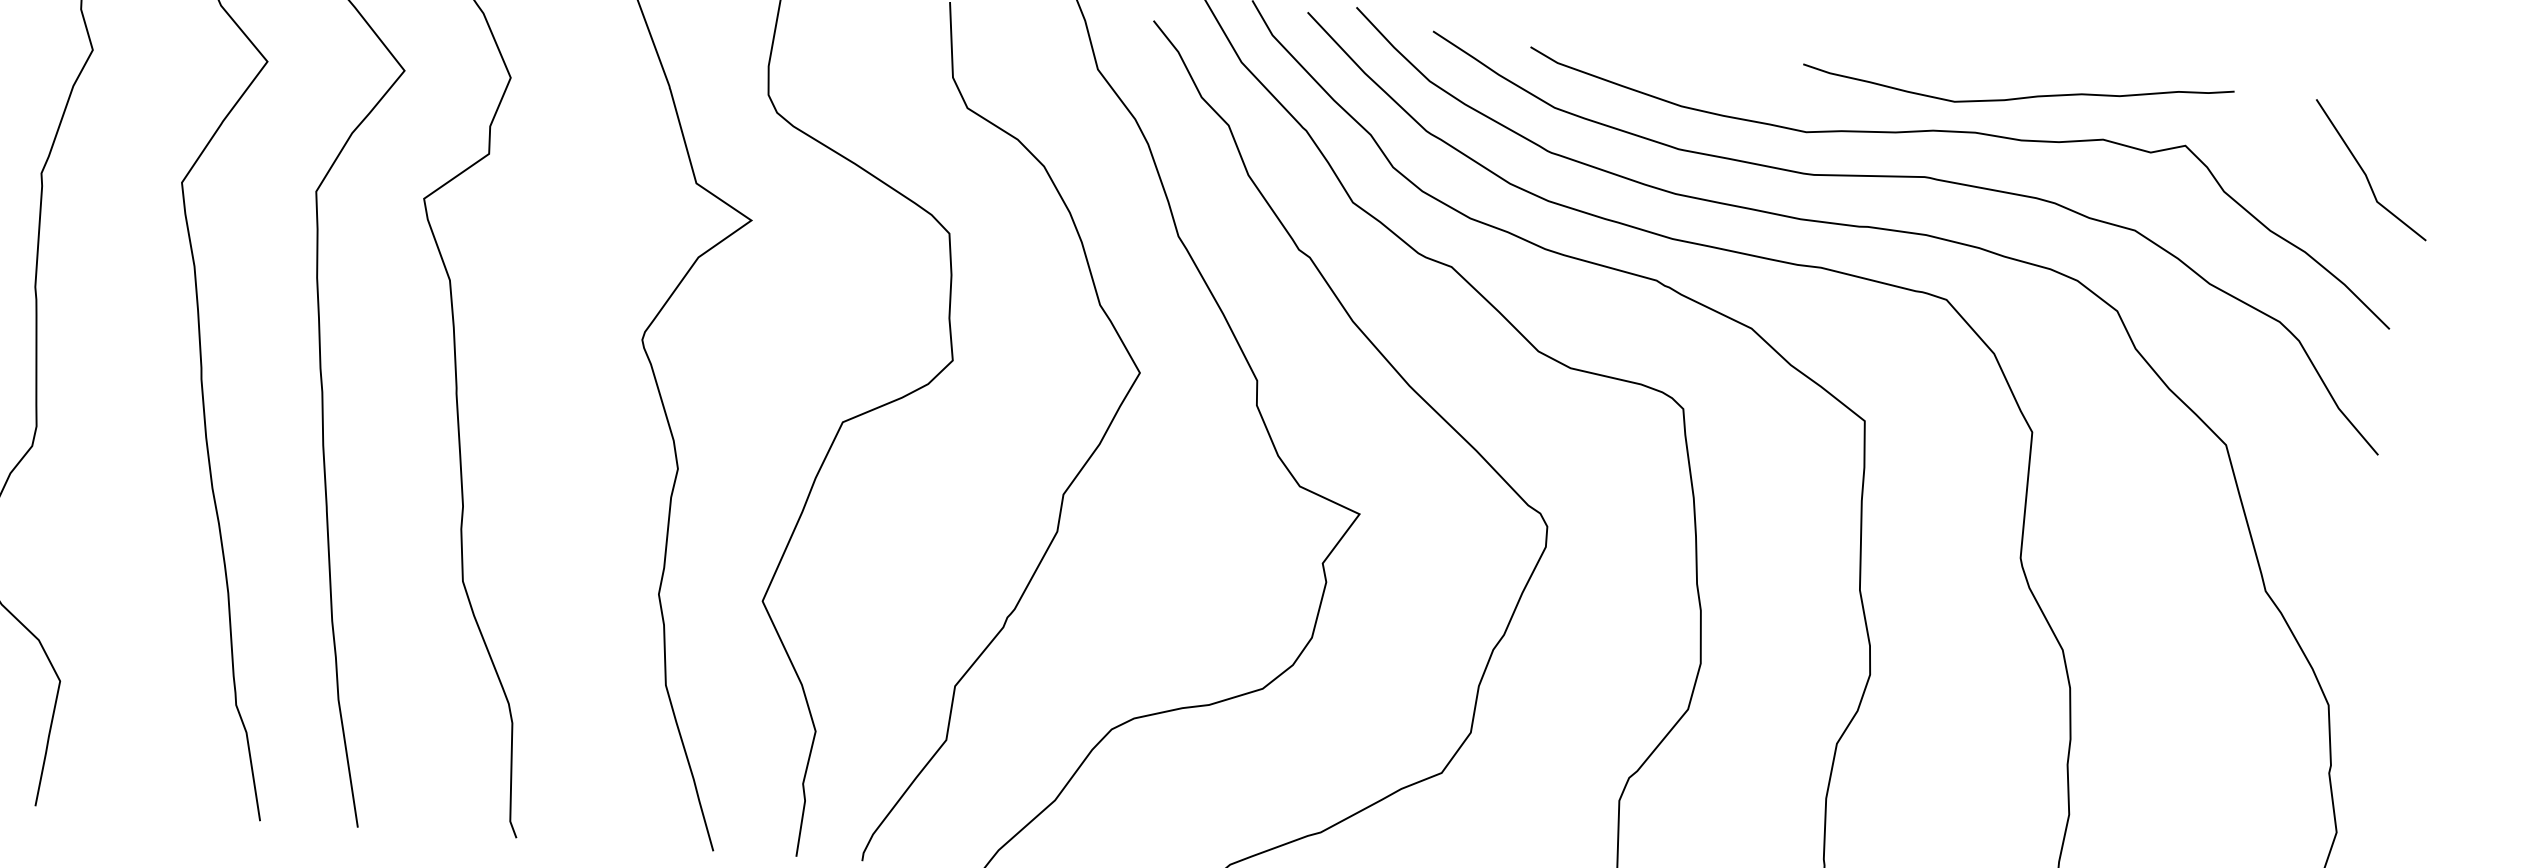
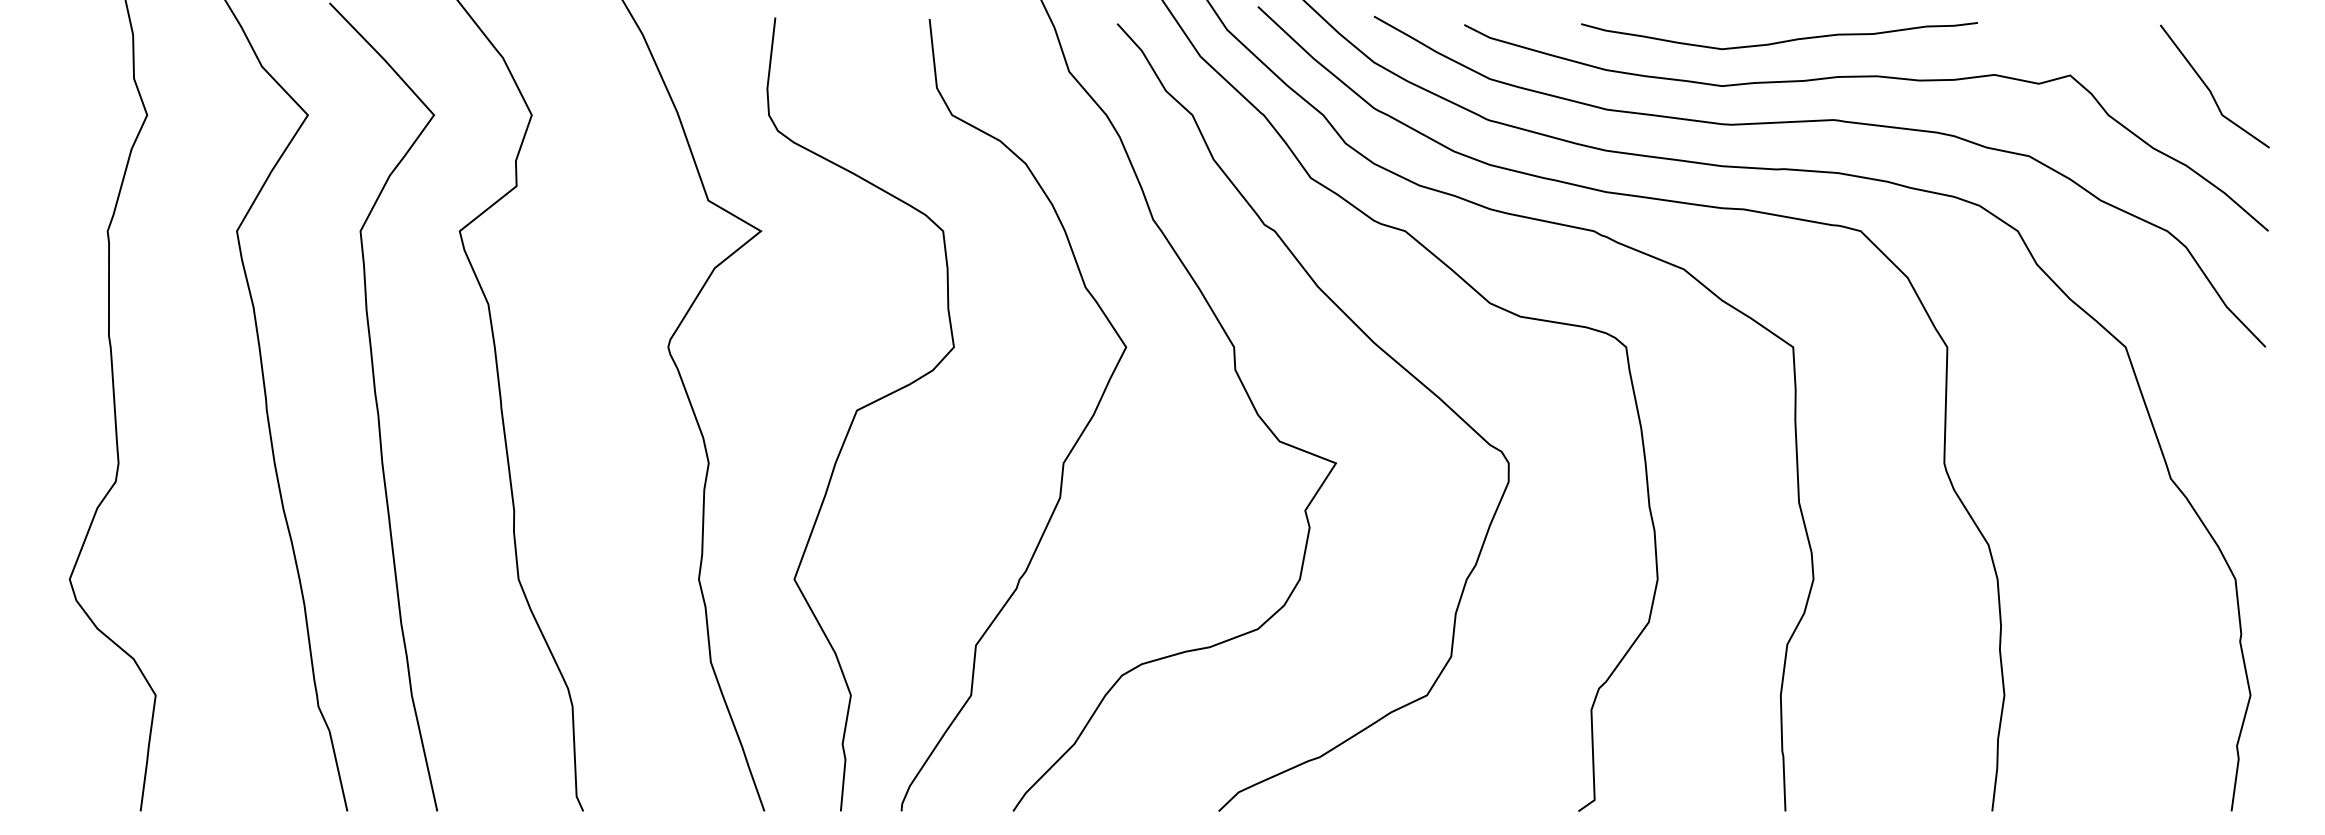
curve: (2017, 97) -> (1779, 41), moved
line: (2366, 173) -> (2210, 89), moved

